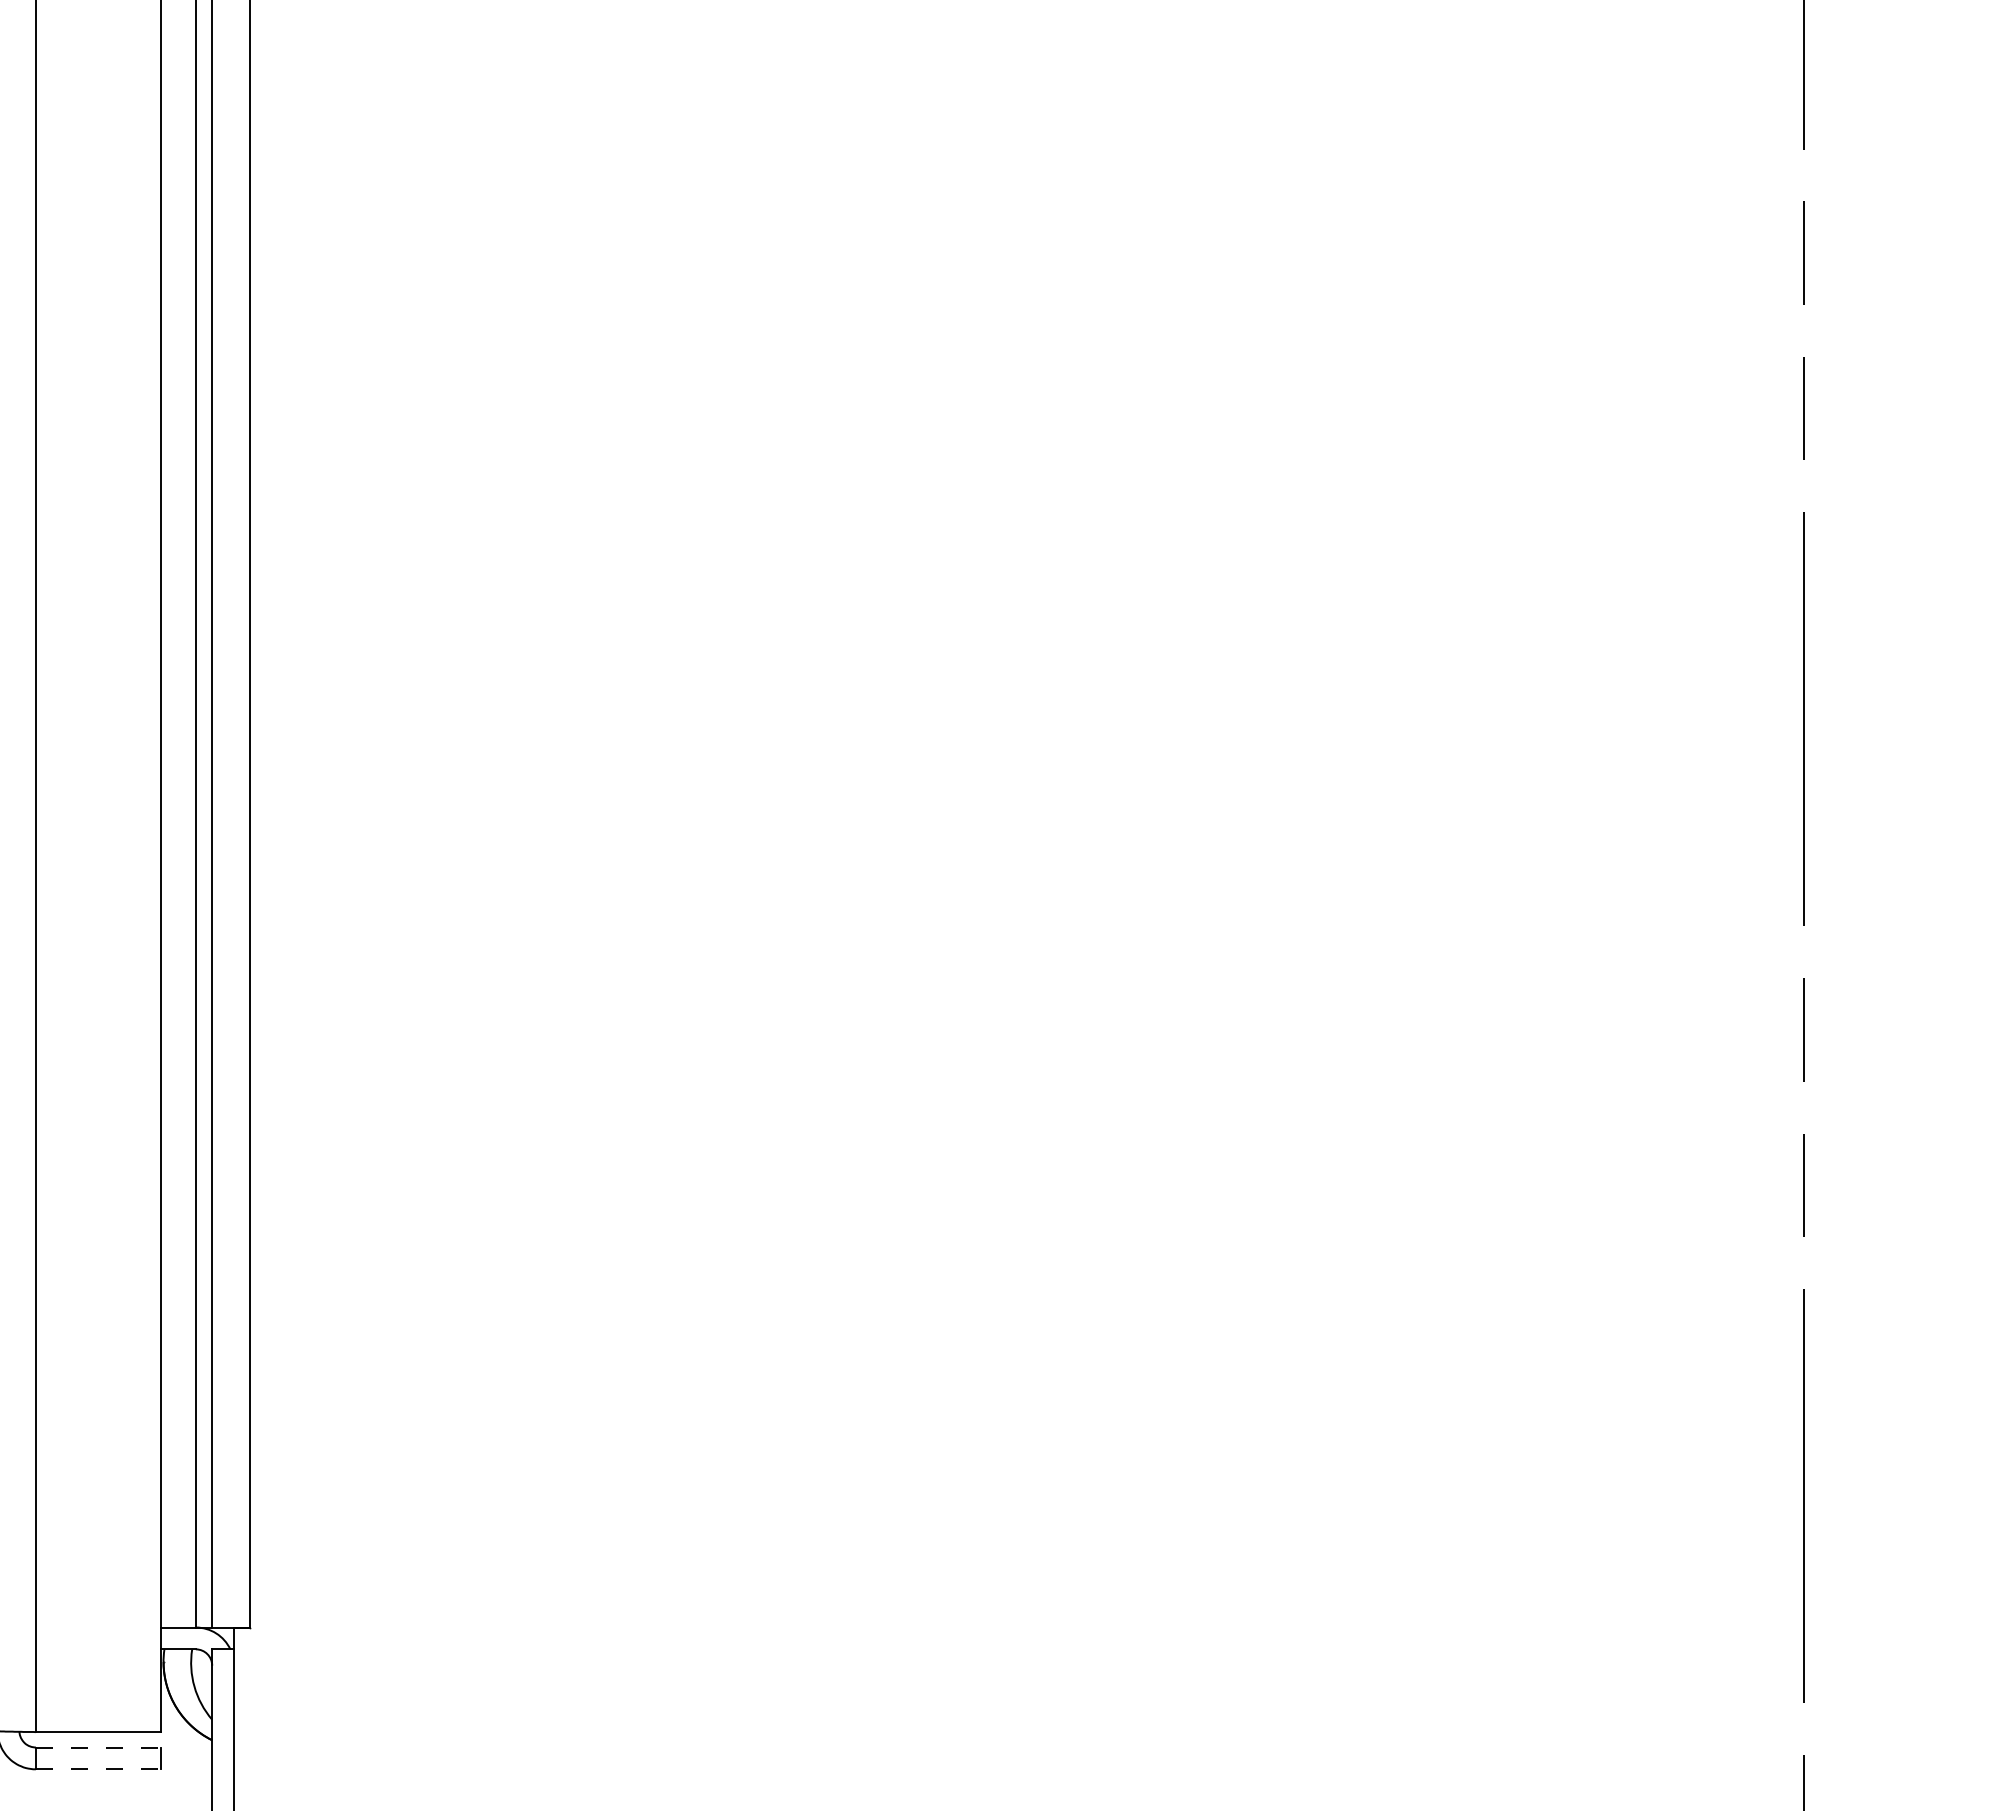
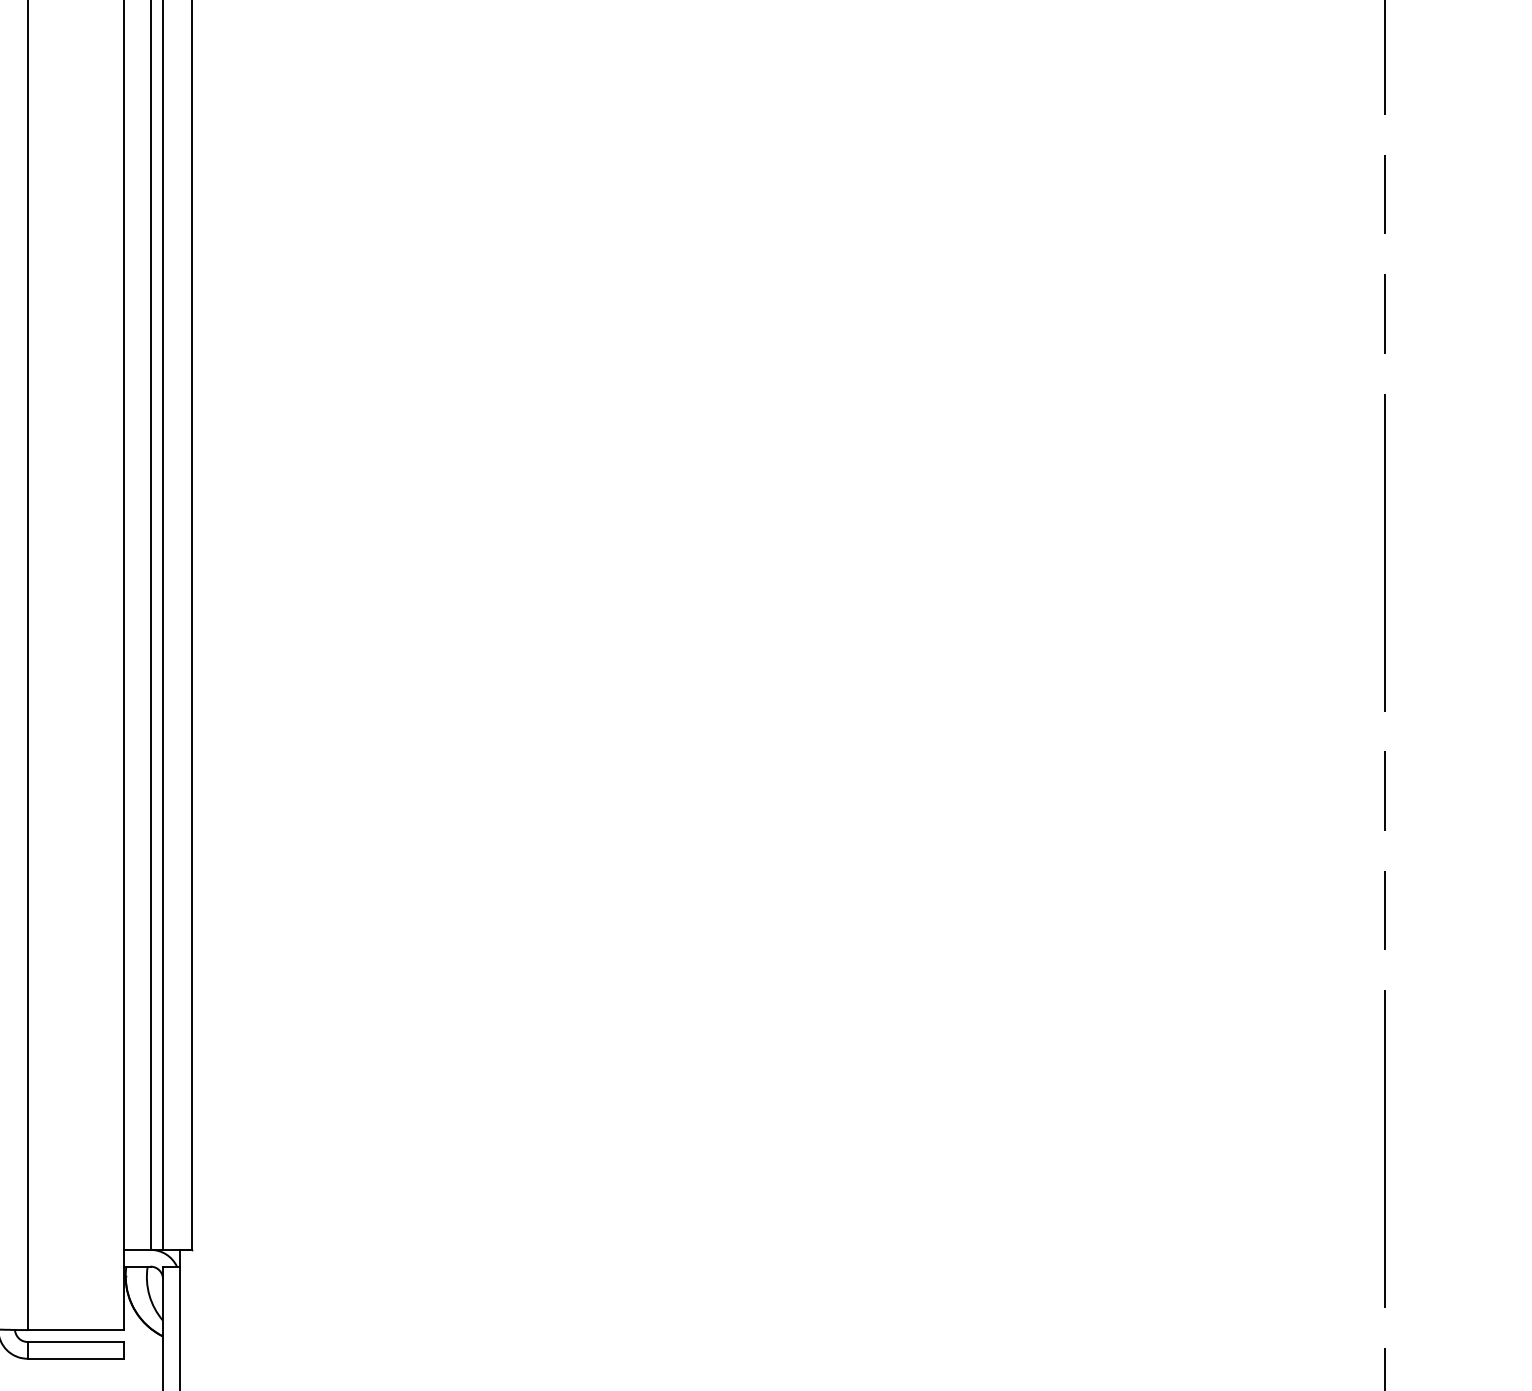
line: (98, 1747) -> (75, 1341), dashed -> solid
line: (98, 1769) -> (75, 1358), dashed -> solid

